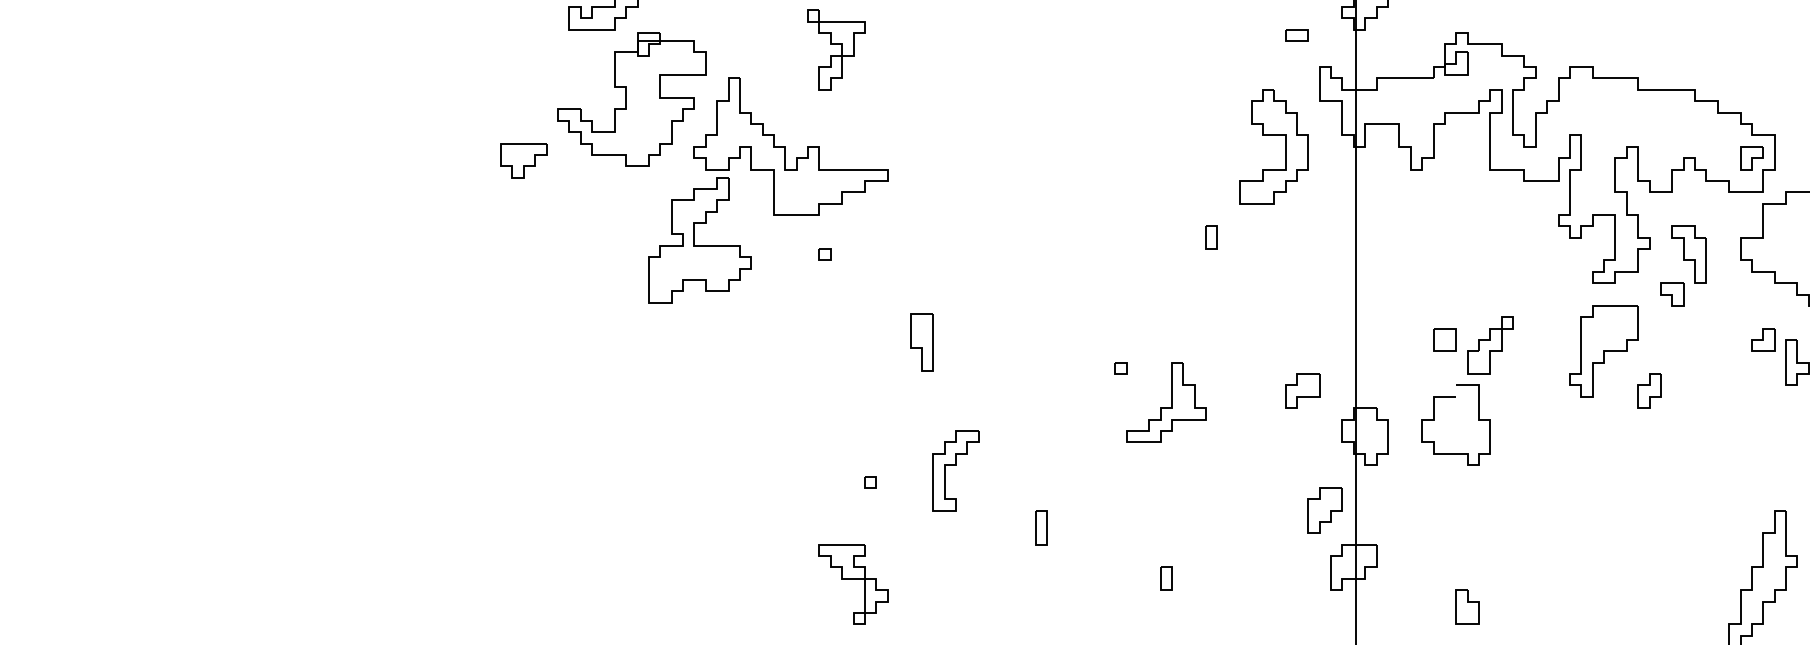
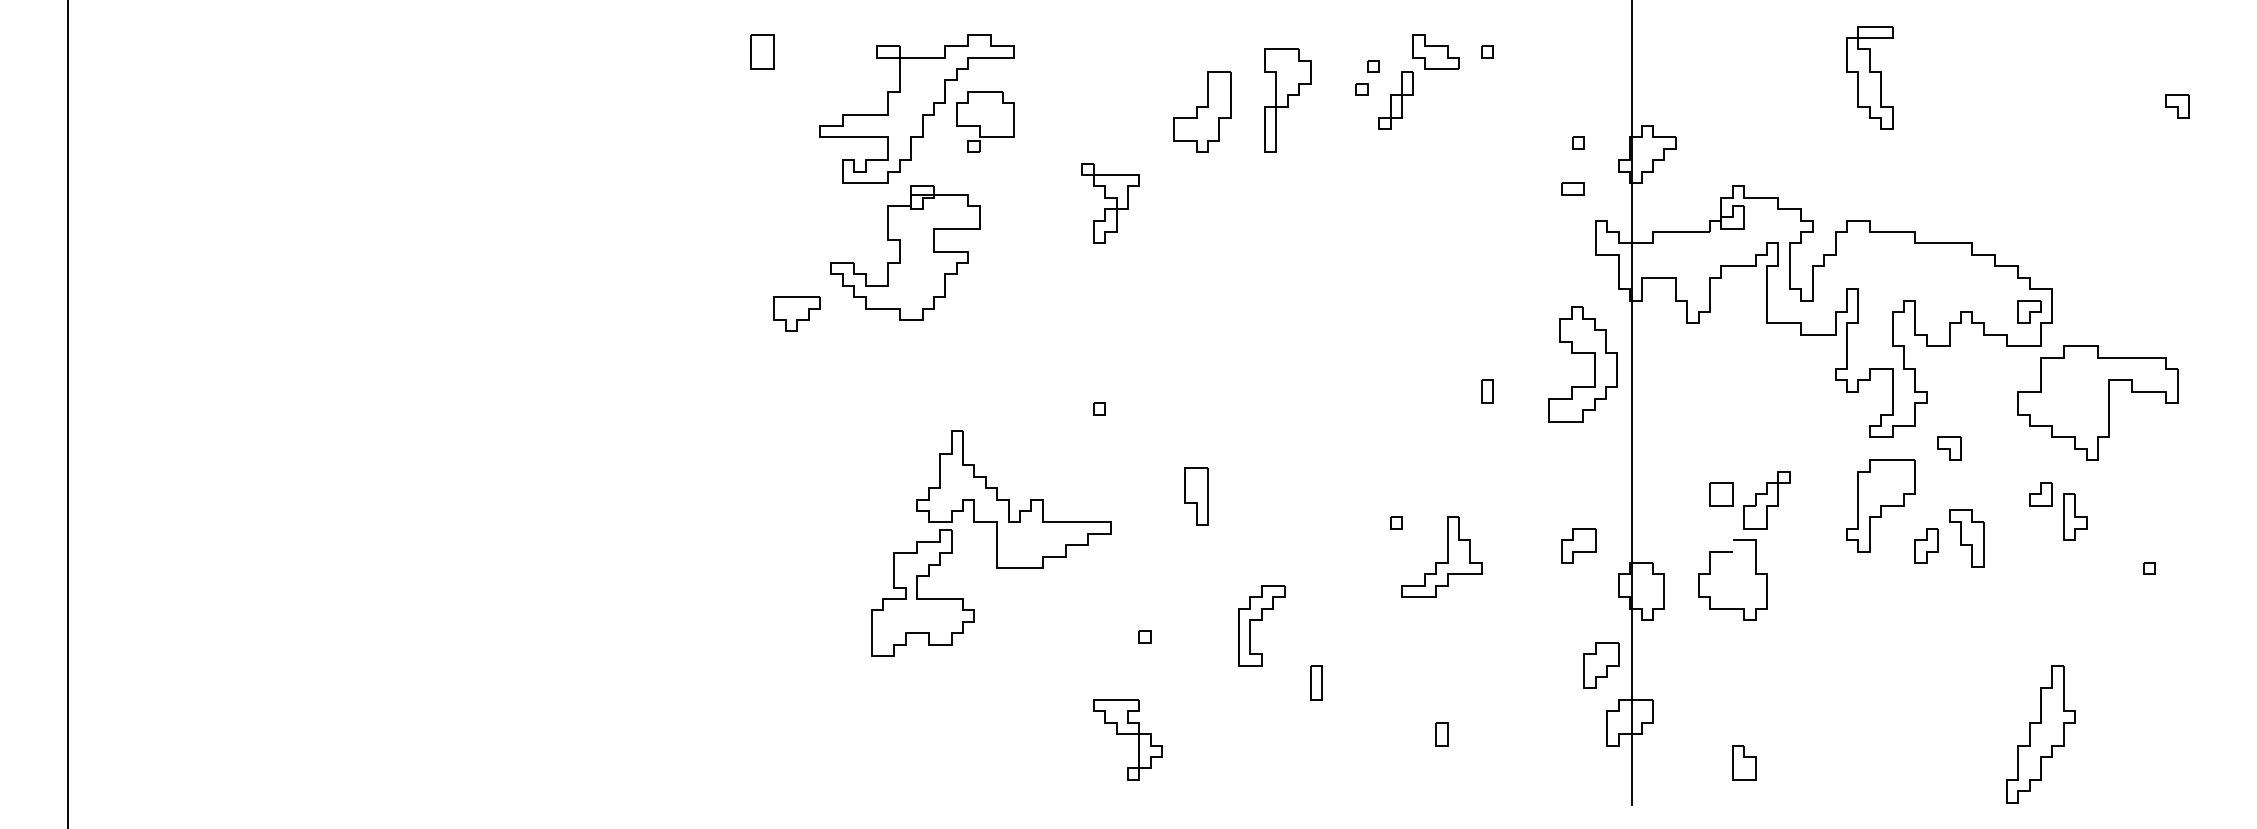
part: (1273, 135) -> (1582, 353), moved
part: (768, 190) -> (991, 543), moved
part: (1689, 254) -> (1966, 538), moved
part: (955, 470) -> (1261, 625), moved

